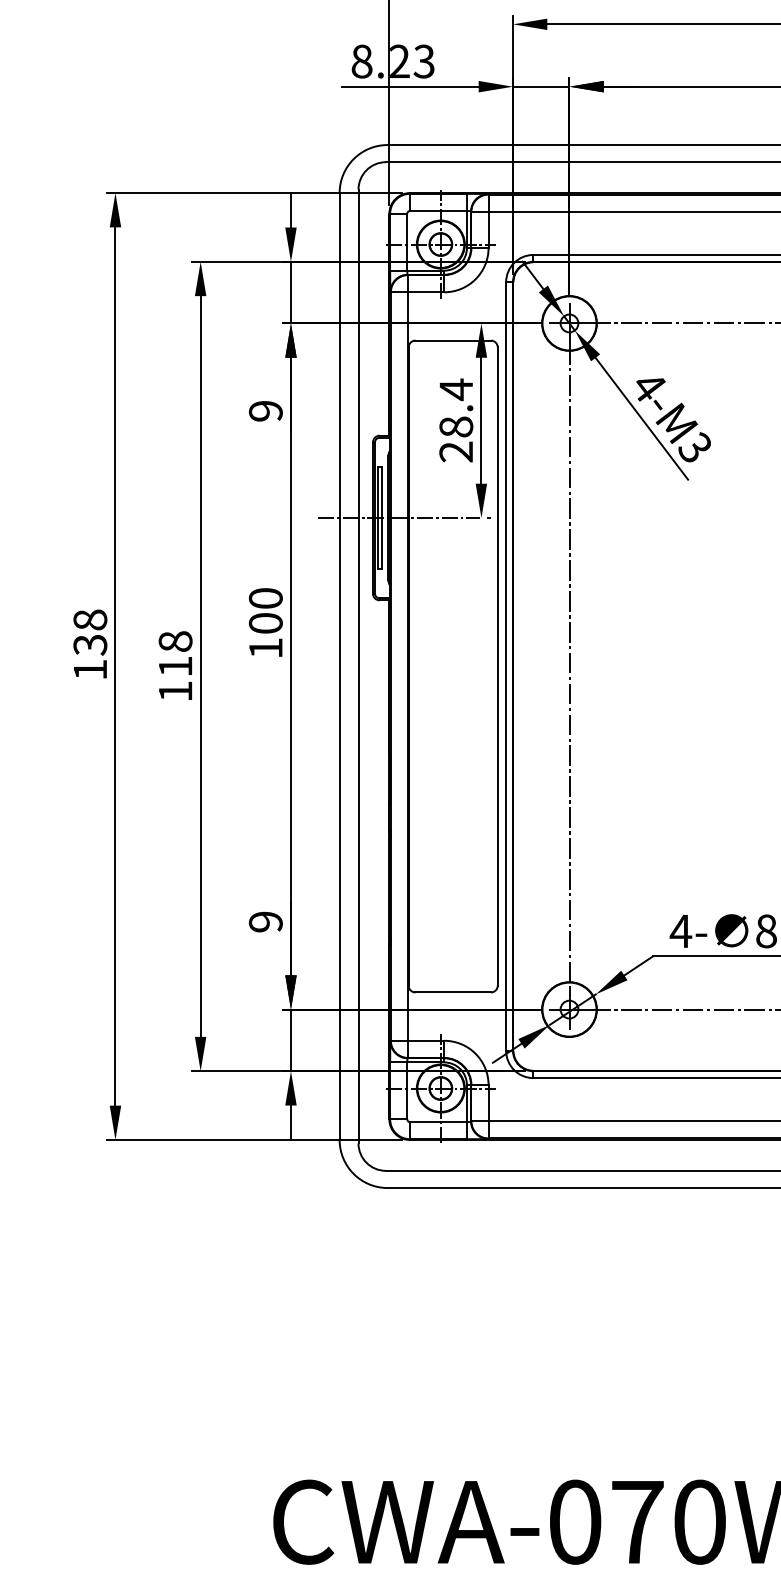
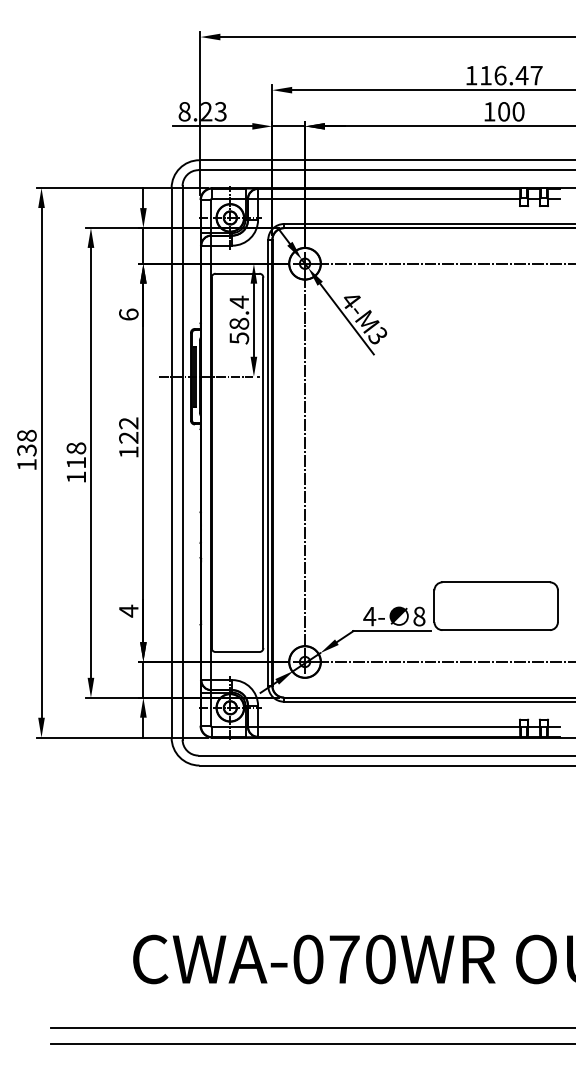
text: (265, 410) -> (128, 314), 9 -> 6
text: (456, 452) -> (239, 338), 28.4 -> 58.4
text: (265, 610) -> (128, 430), 100 -> 122
text: (265, 920) -> (128, 610), 9 -> 4

